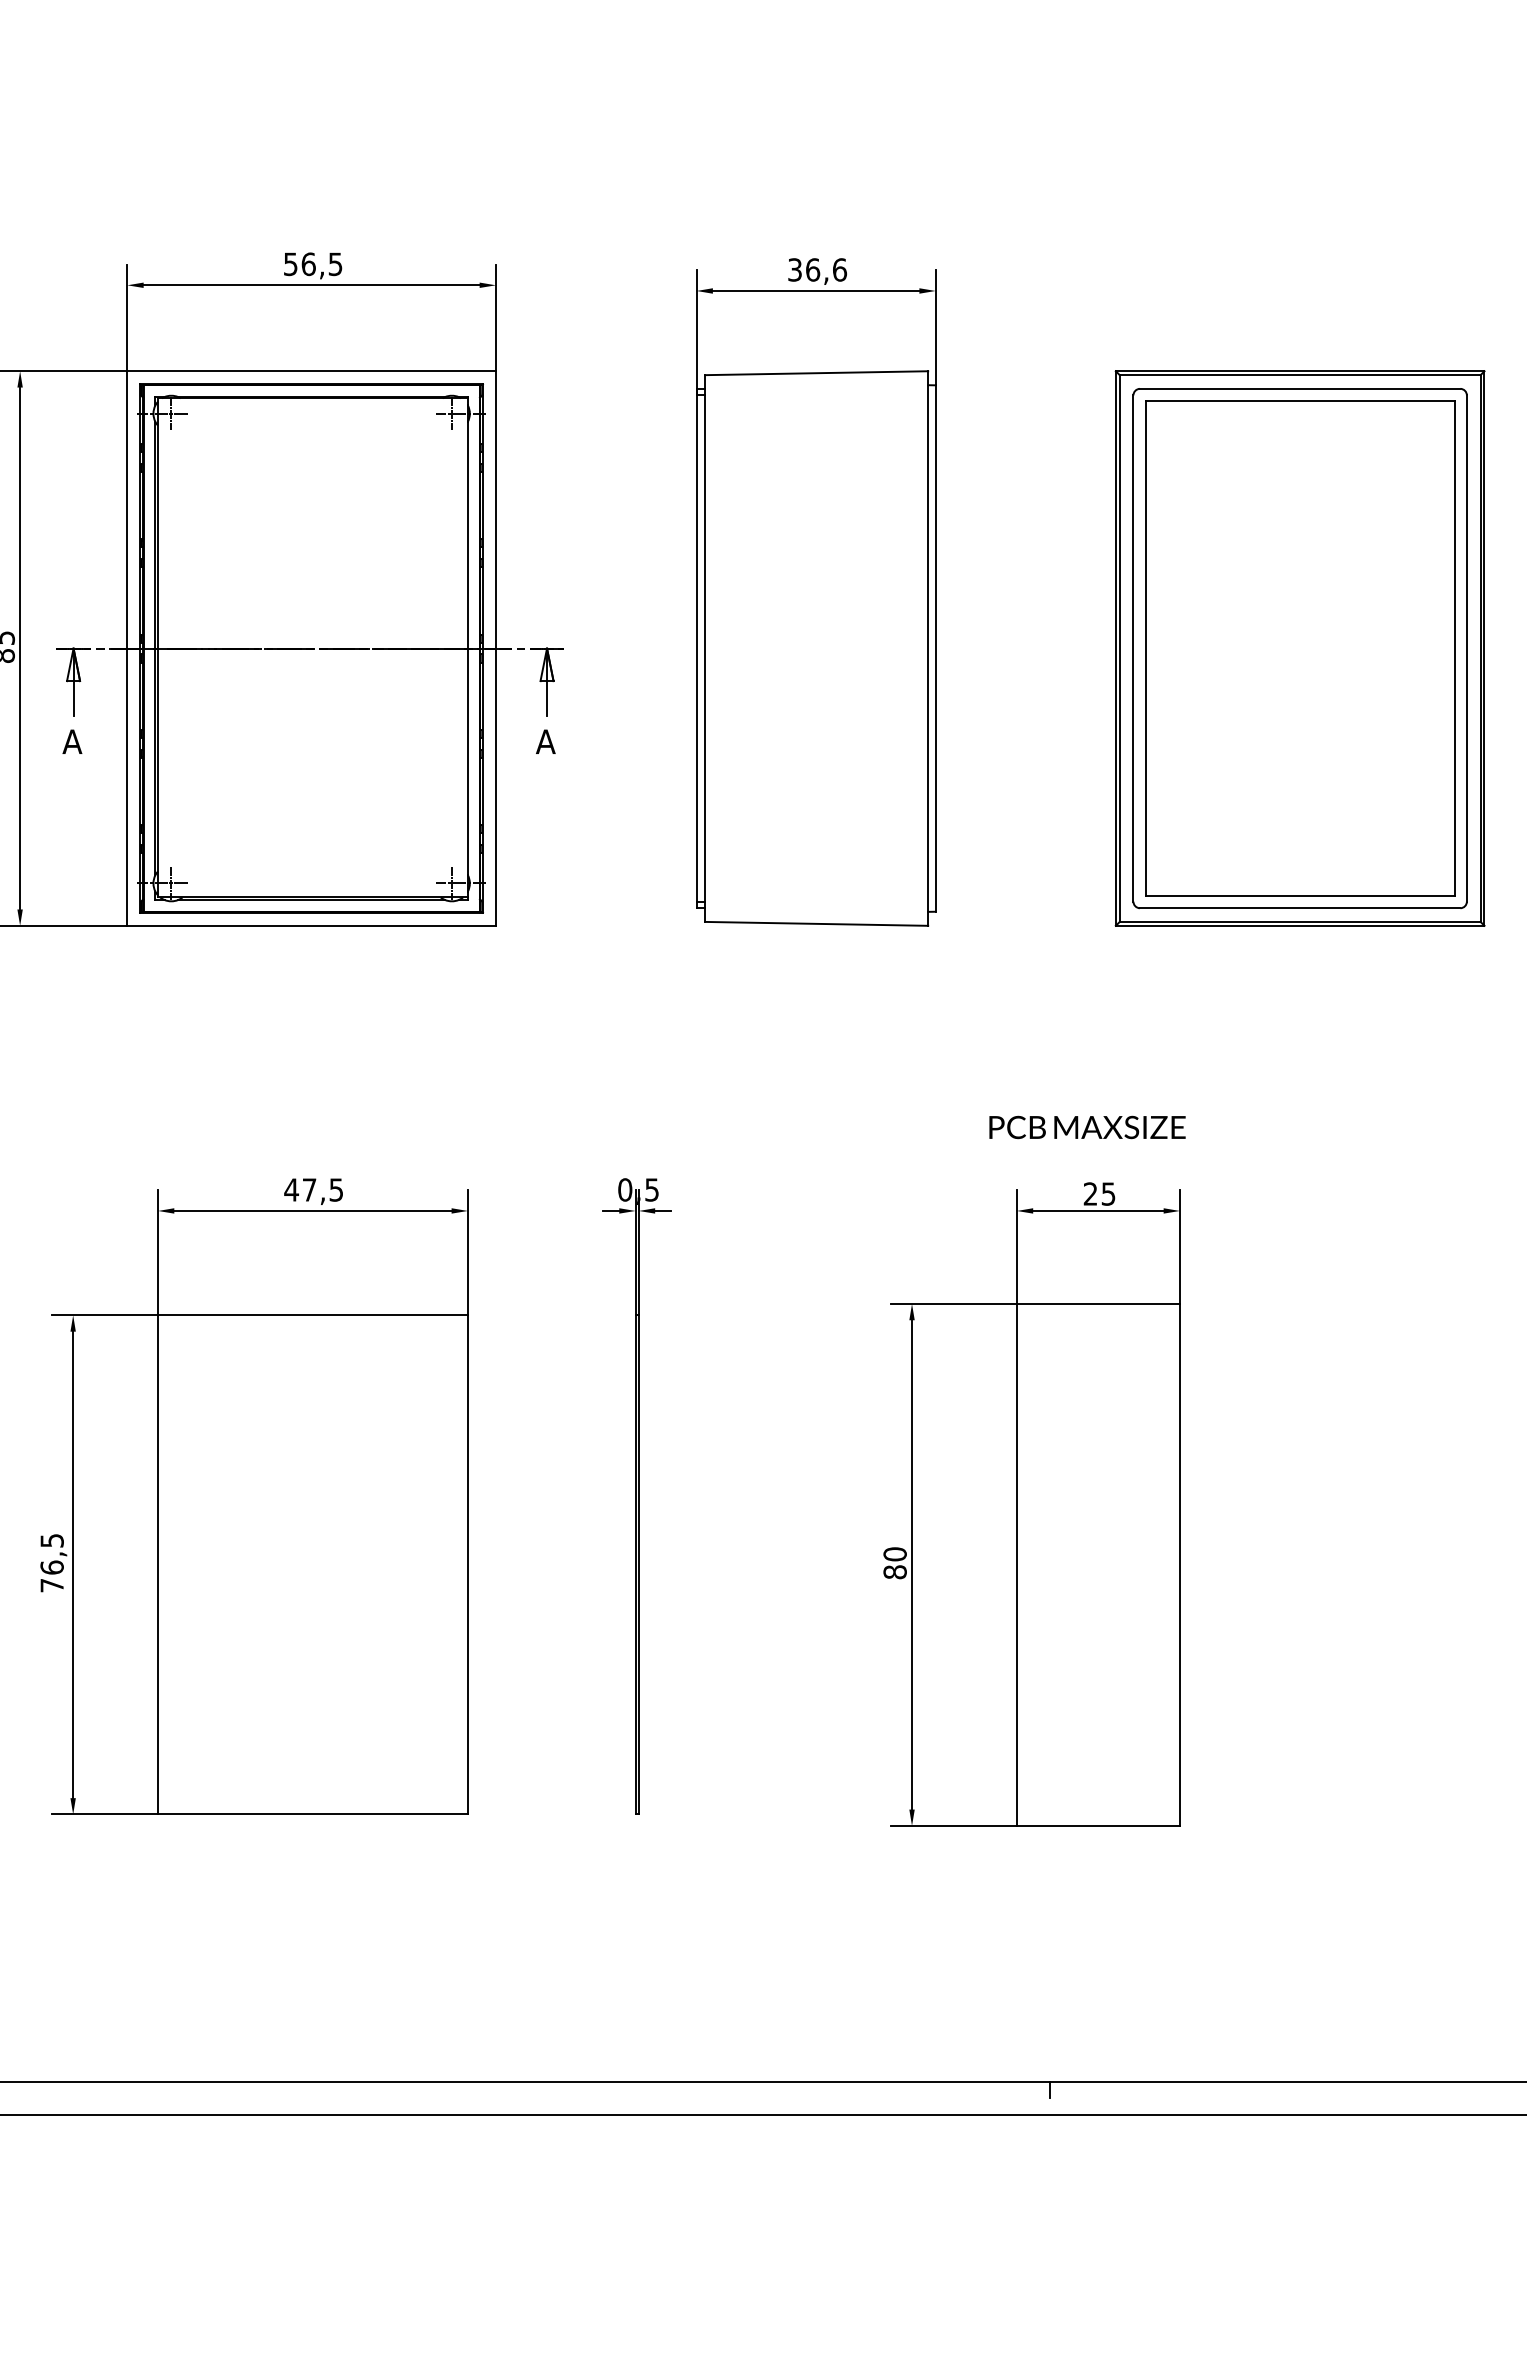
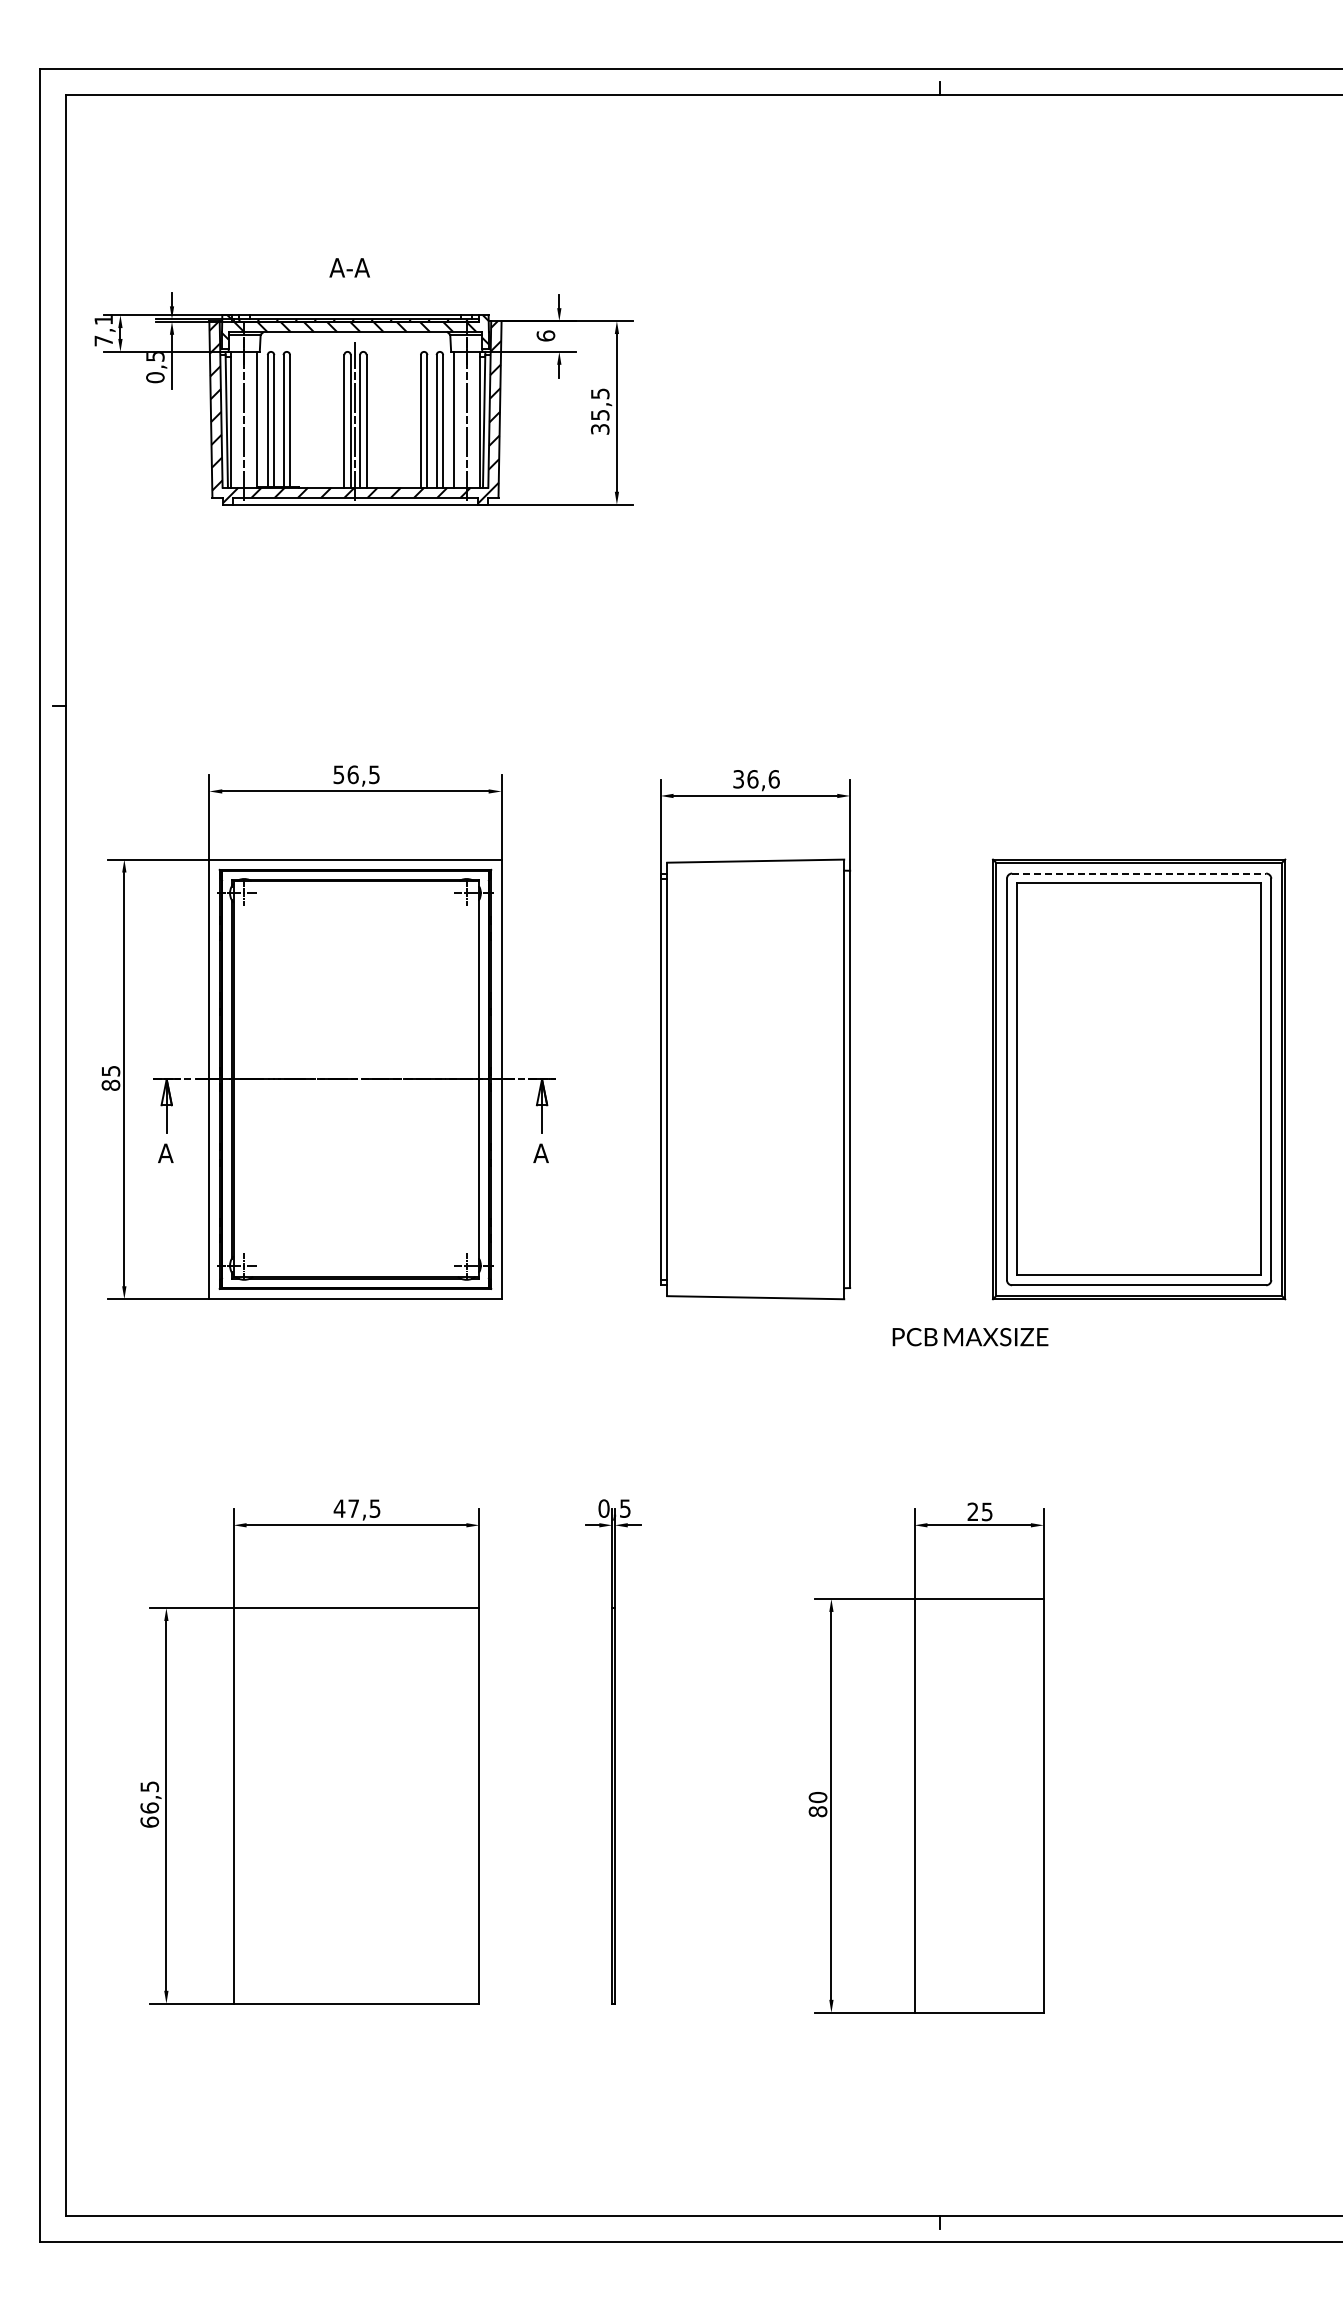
line: (1300, 388) -> (1139, 873), solid -> dashed
text: (1087, 1127) -> (970, 1337), moved
text: (51, 1584) -> (149, 1821), 76,5 -> 66,5

